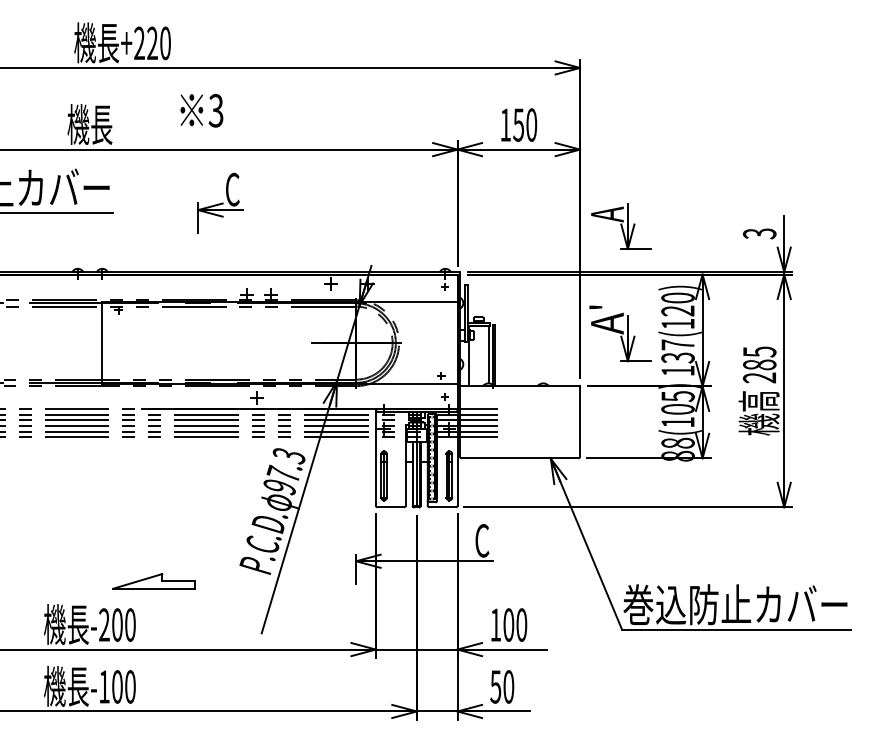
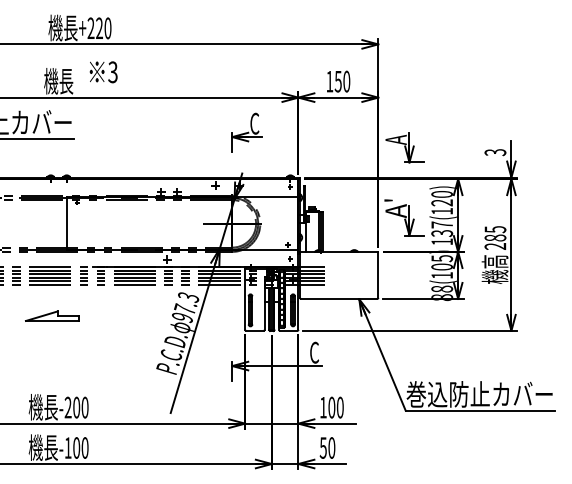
text: (201, 111) -> (103, 72), moved
part: (219, 203) -> (246, 132), moved
part: (154, 580) -> (52, 315), moved

